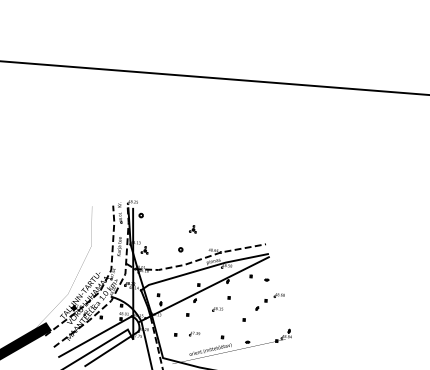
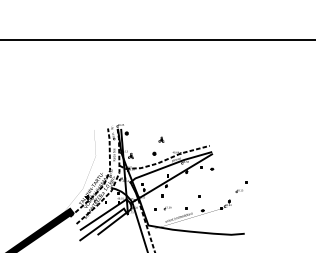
part: (221, 302) -> (241, 186), moved
part: (270, 302) -> (215, 183), removed

